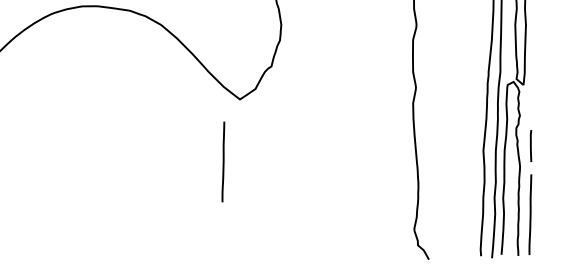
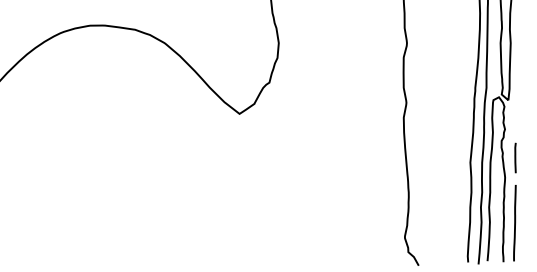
line: (222, 162) -> (223, 173), removed

